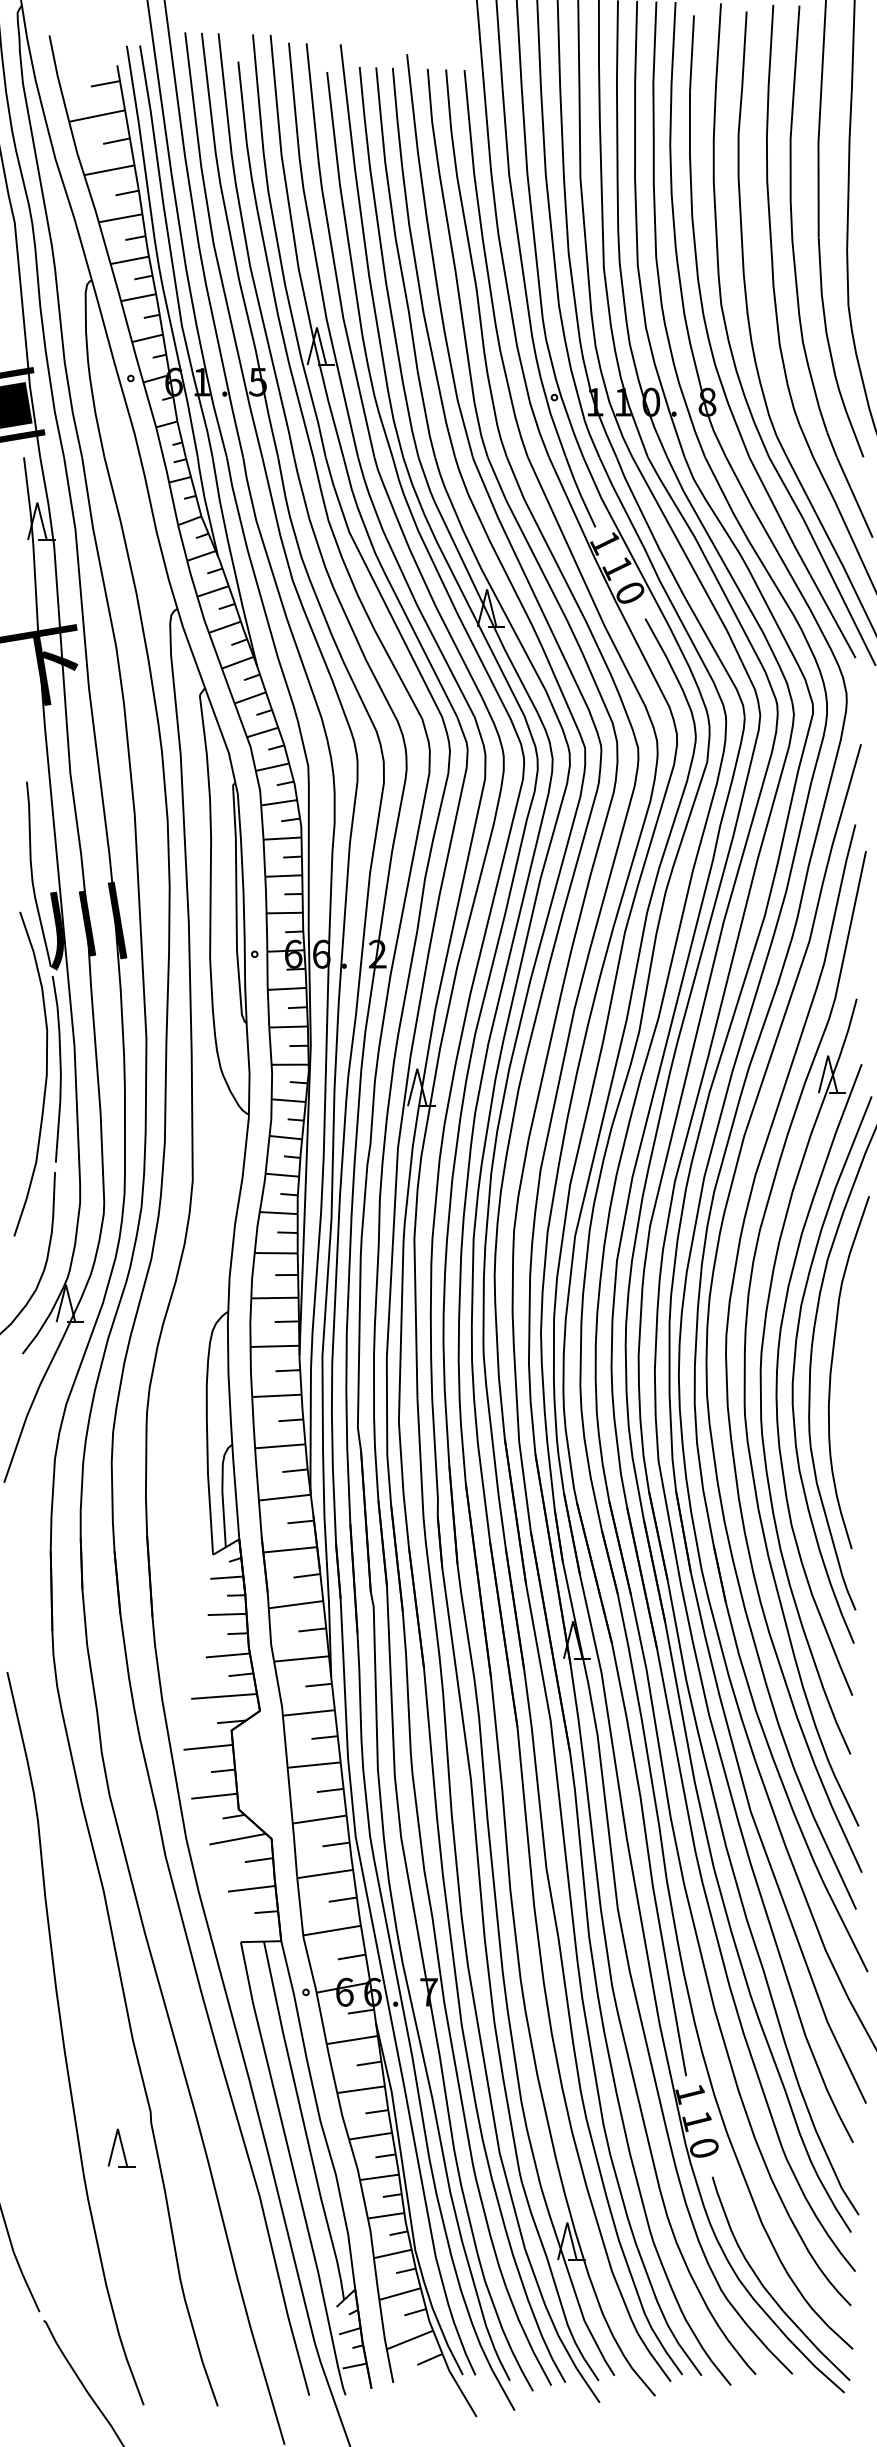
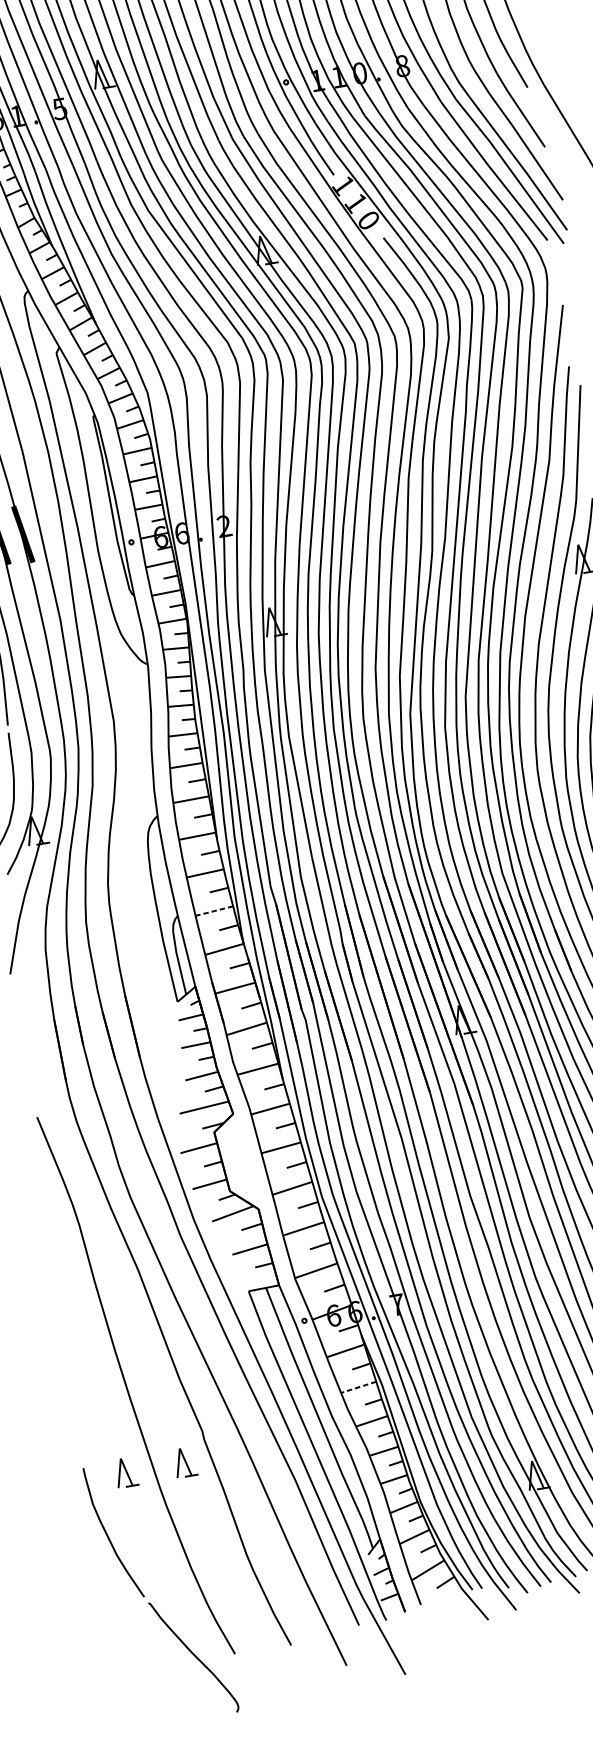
line: (279, 1446) -> (213, 911), solid -> dashed
line: (360, 2089) -> (358, 1387), solid -> dashed
part: (43, 2147) -> (125, 1472), added

